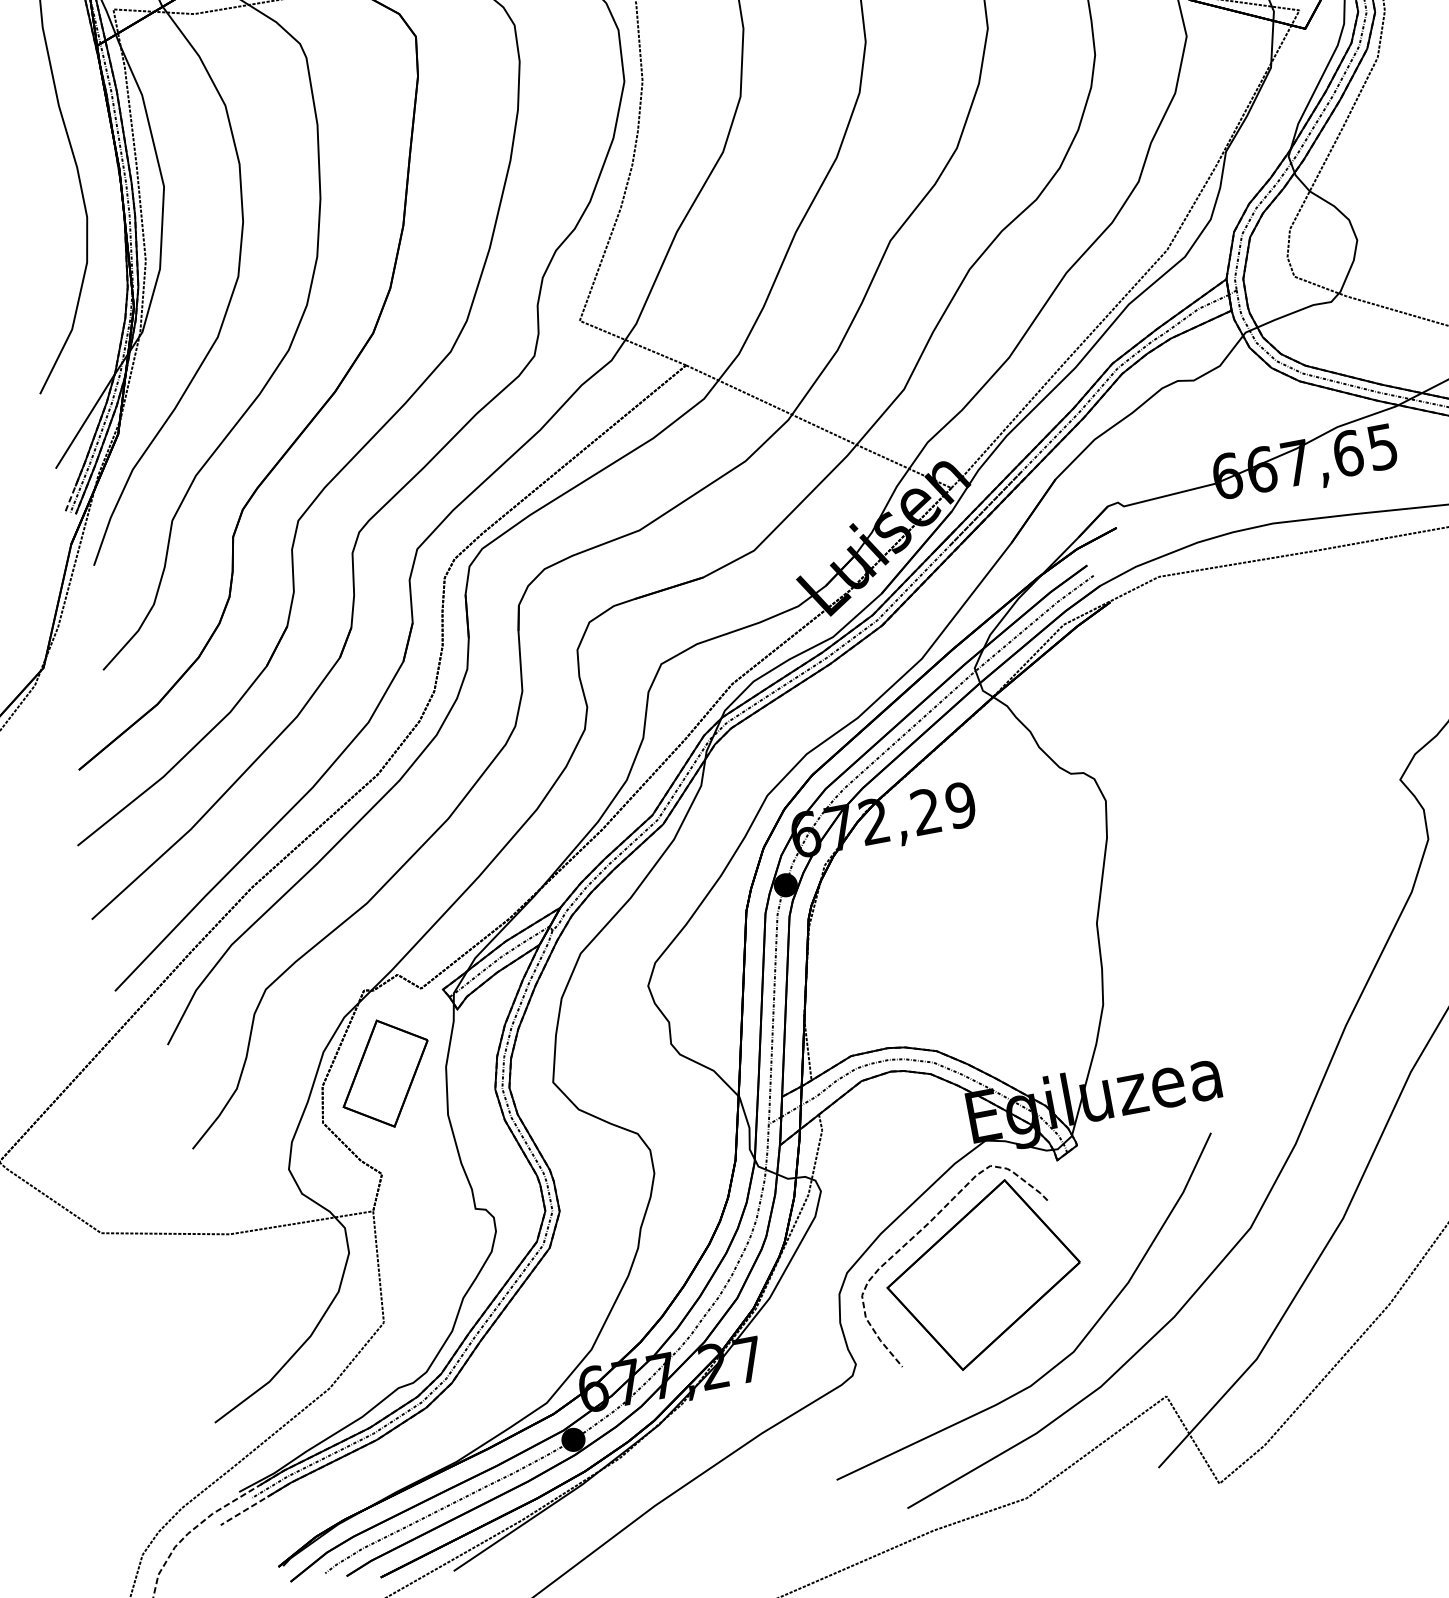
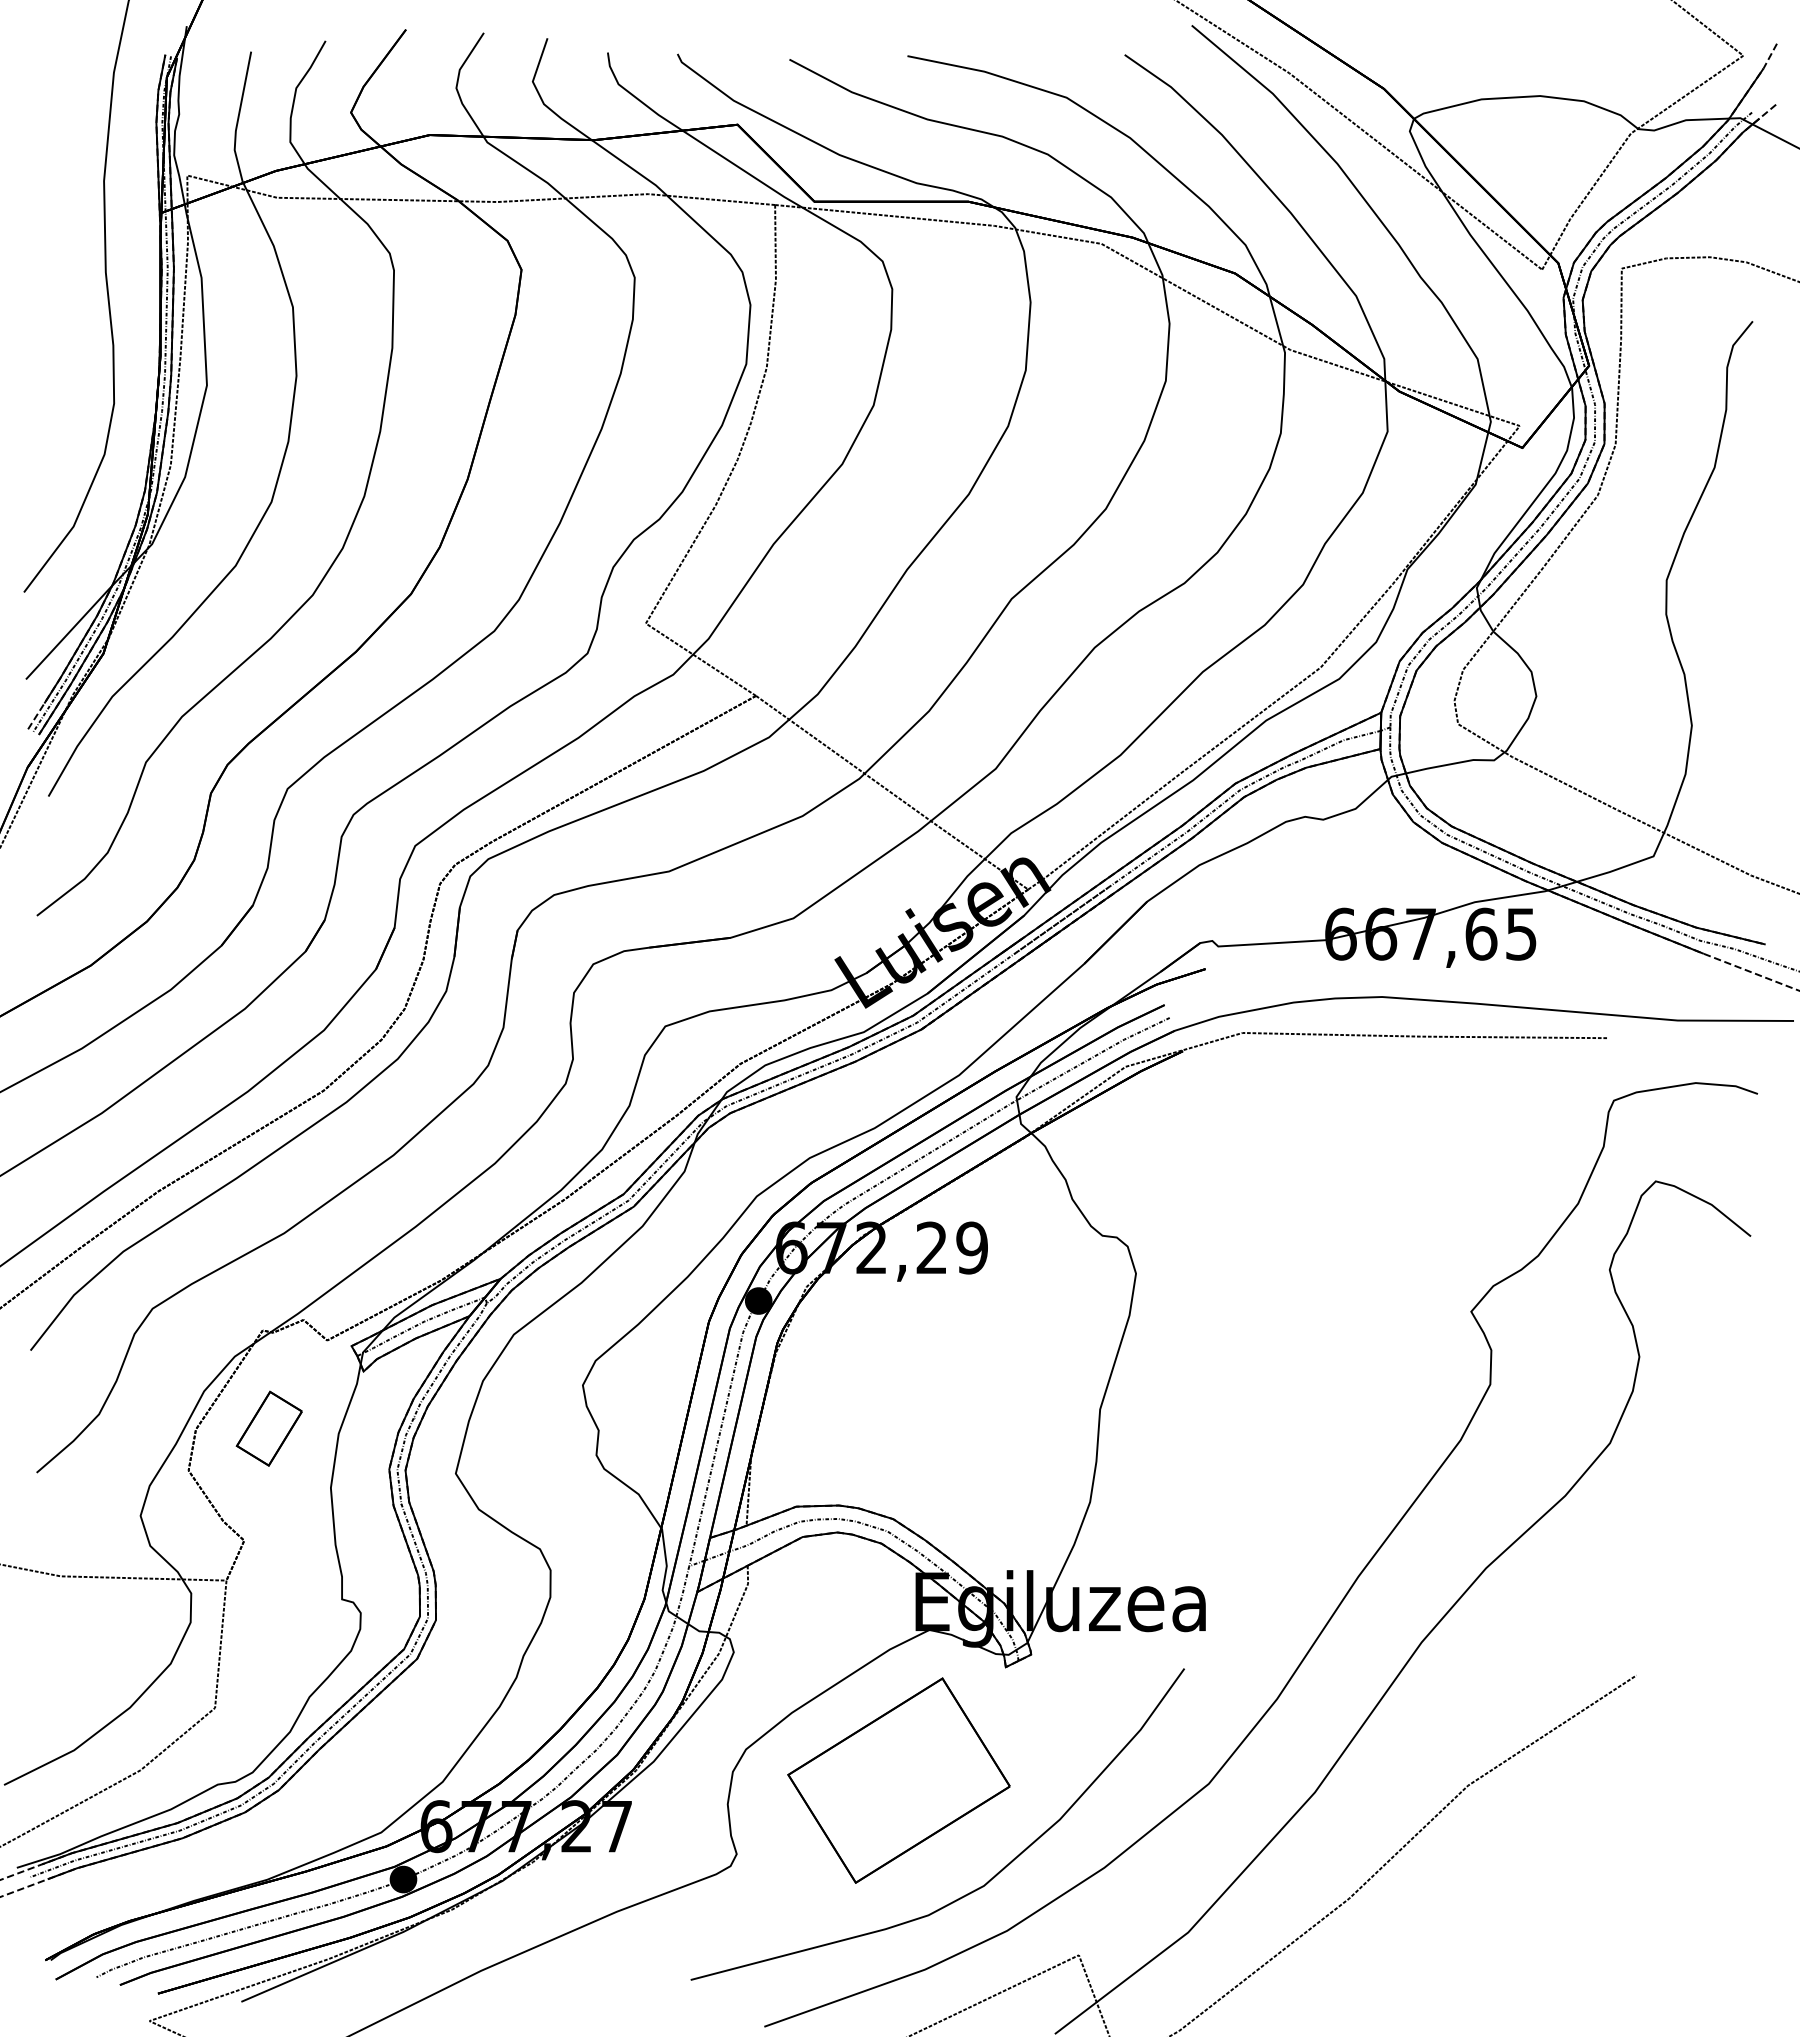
part: (385, 1073) -> (269, 1428), size x0.6
curve: (926, 1226) -> (844, 1714), removed

